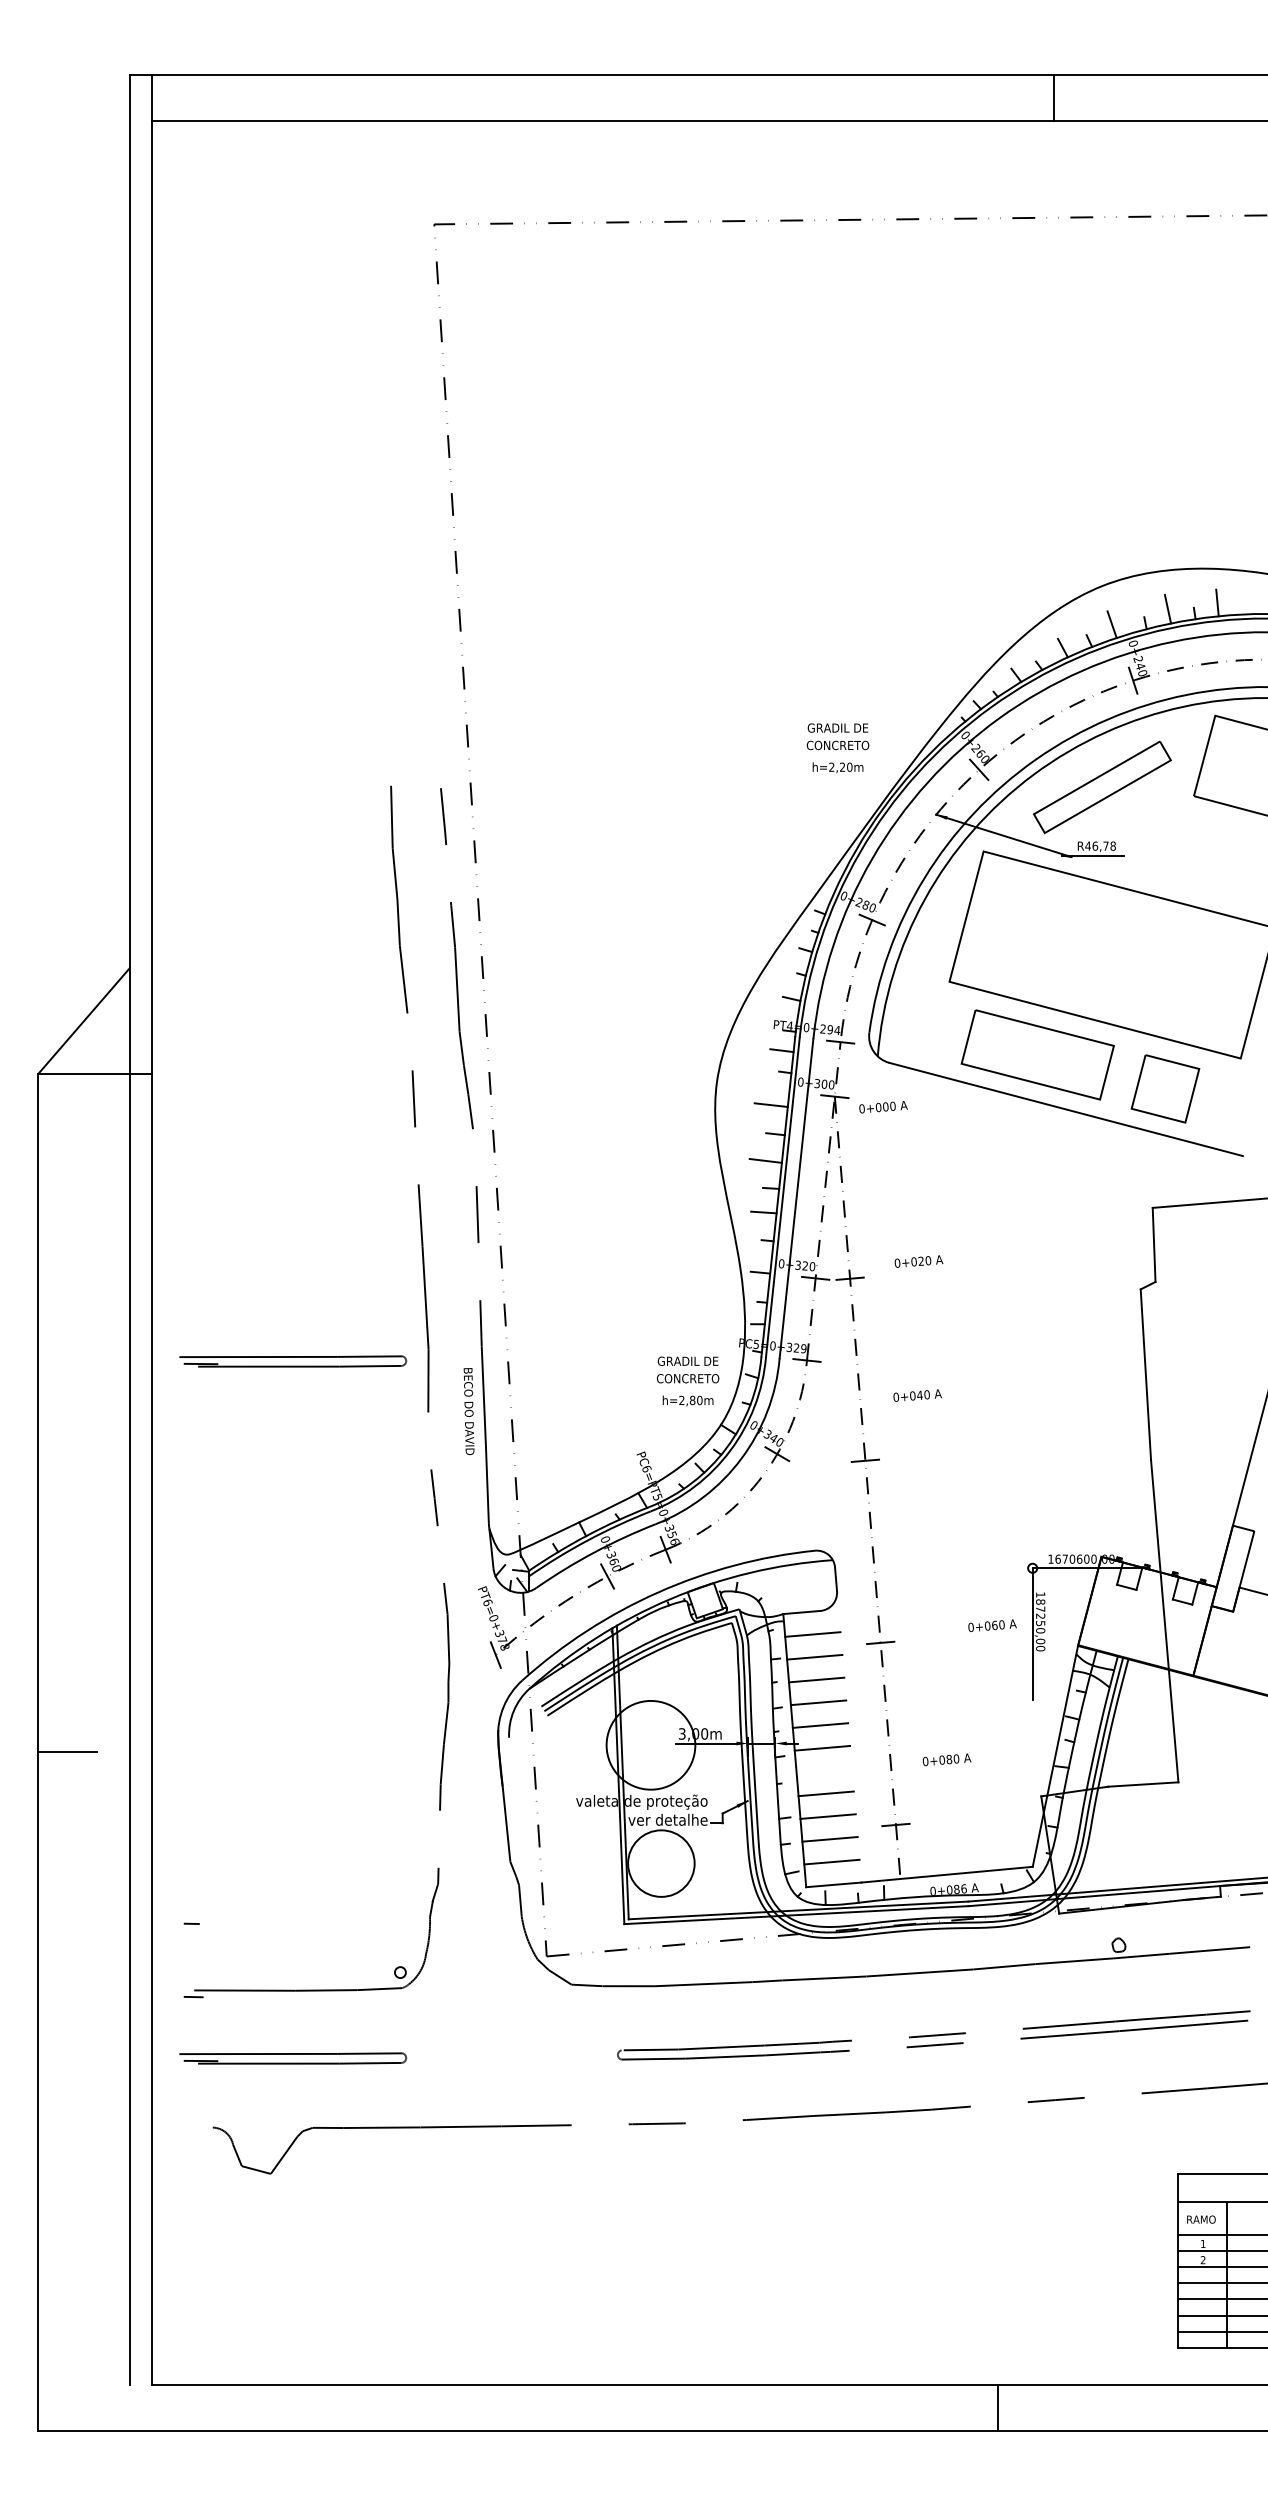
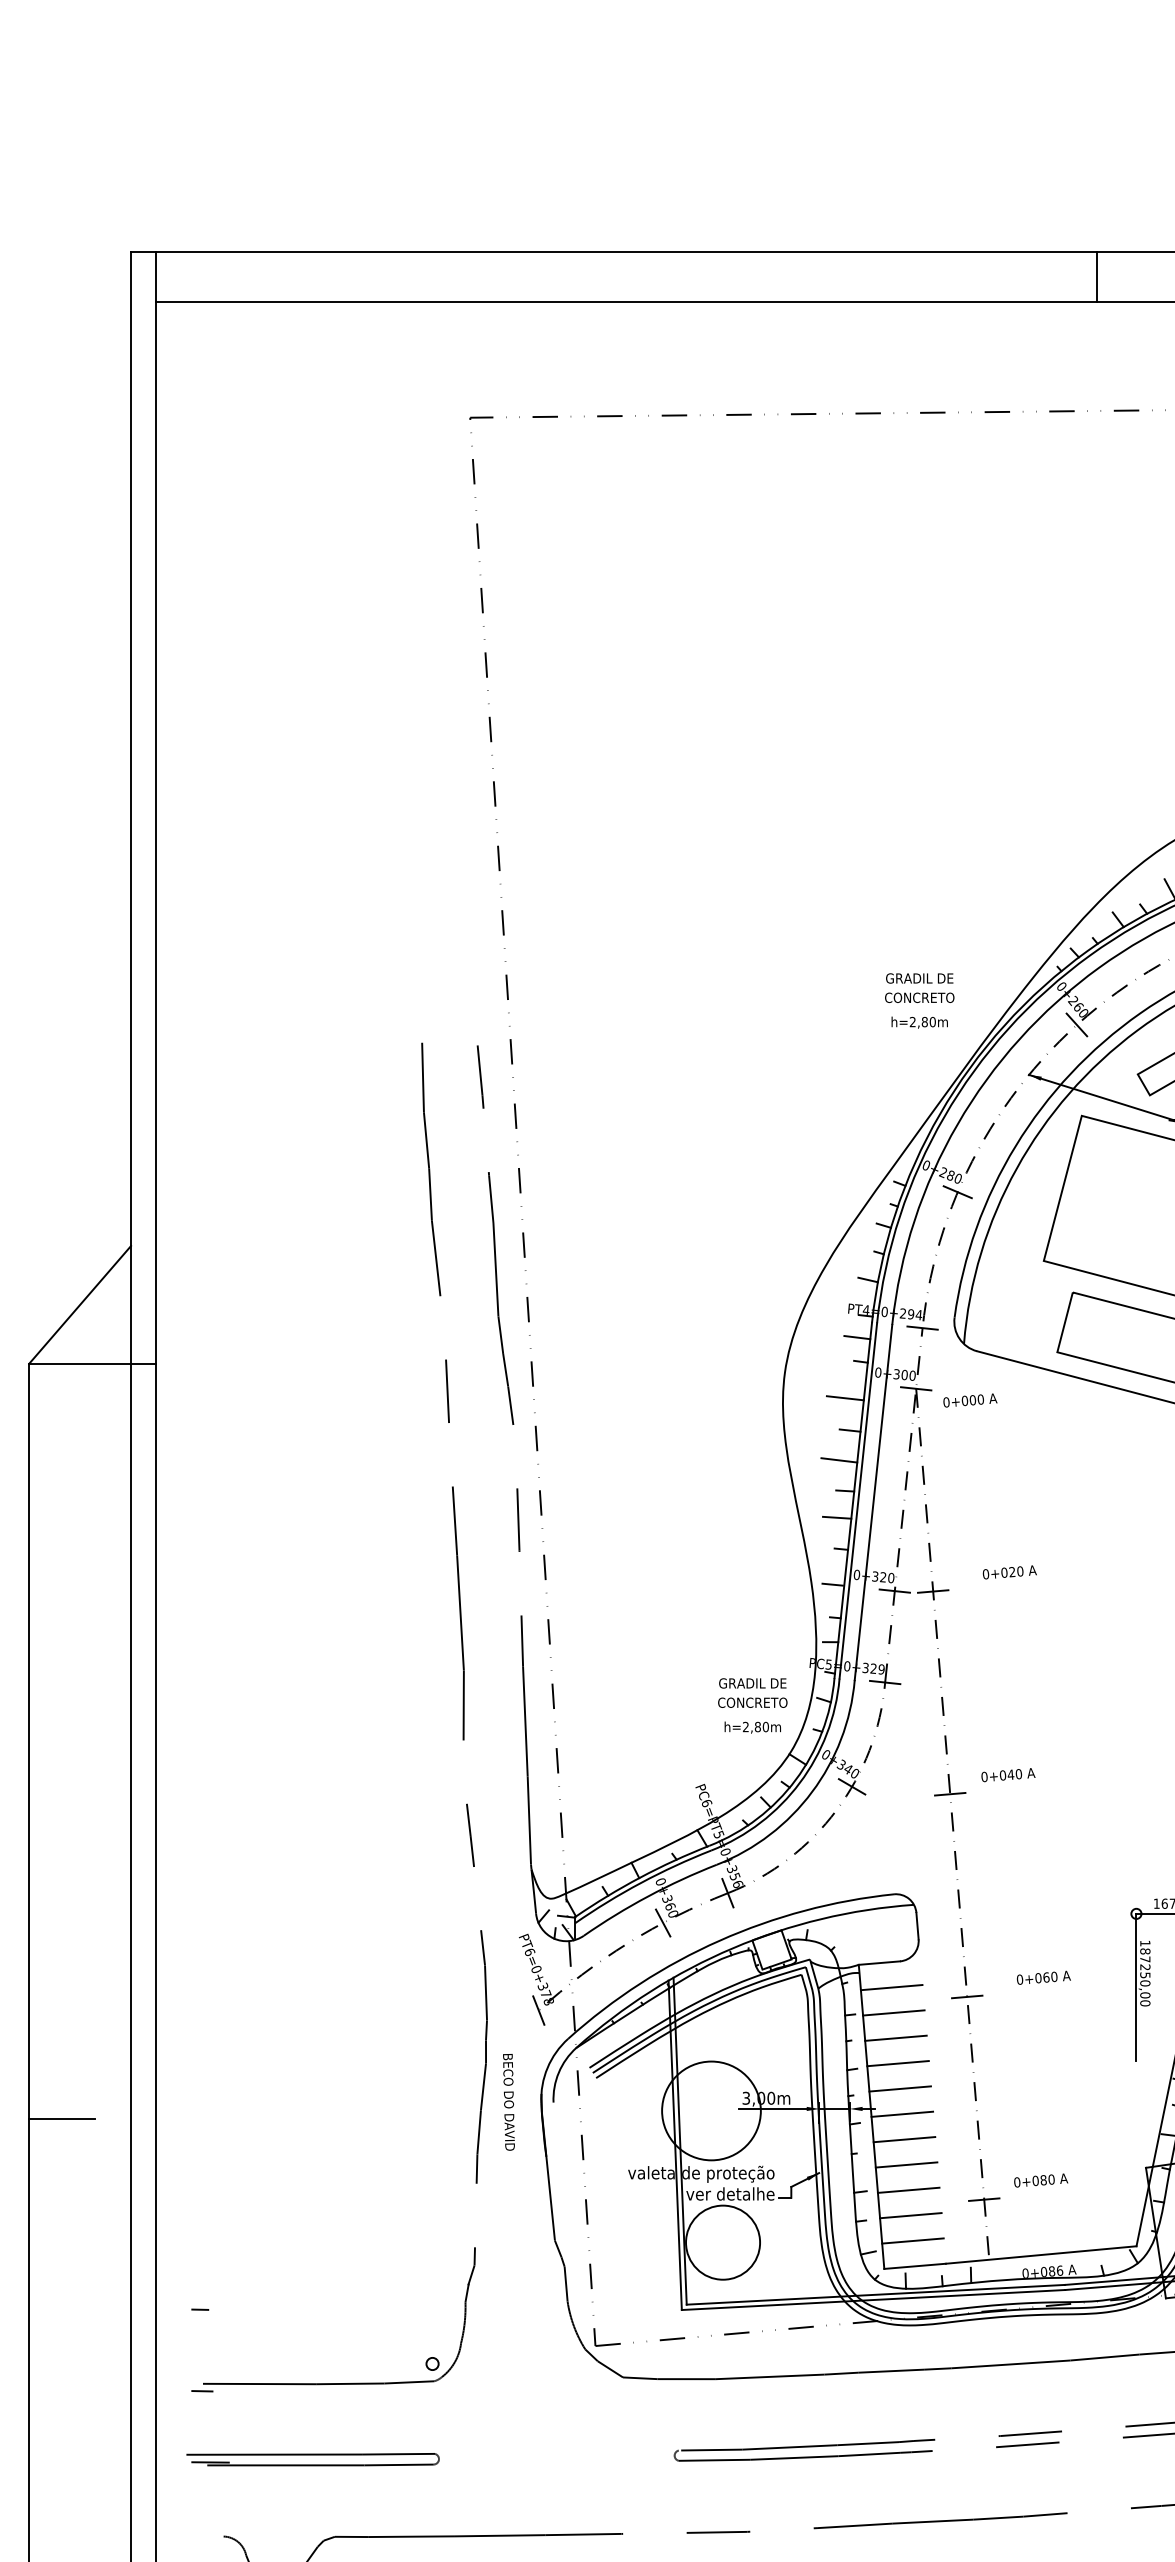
line: (1053, 97) -> (1097, 276), moved
text: (842, 766) -> (924, 1021), h=2,20m -> h=2,80m
part: (293, 1361) -> (313, 1683), removed
text: (917, 1395) -> (1008, 1774), moved
text: (468, 1411) -> (508, 2102), moved
text: (992, 1625) -> (1043, 1977), moved
text: (946, 1759) -> (1040, 2180), moved
line: (823, 1770) -> (903, 2138), added

